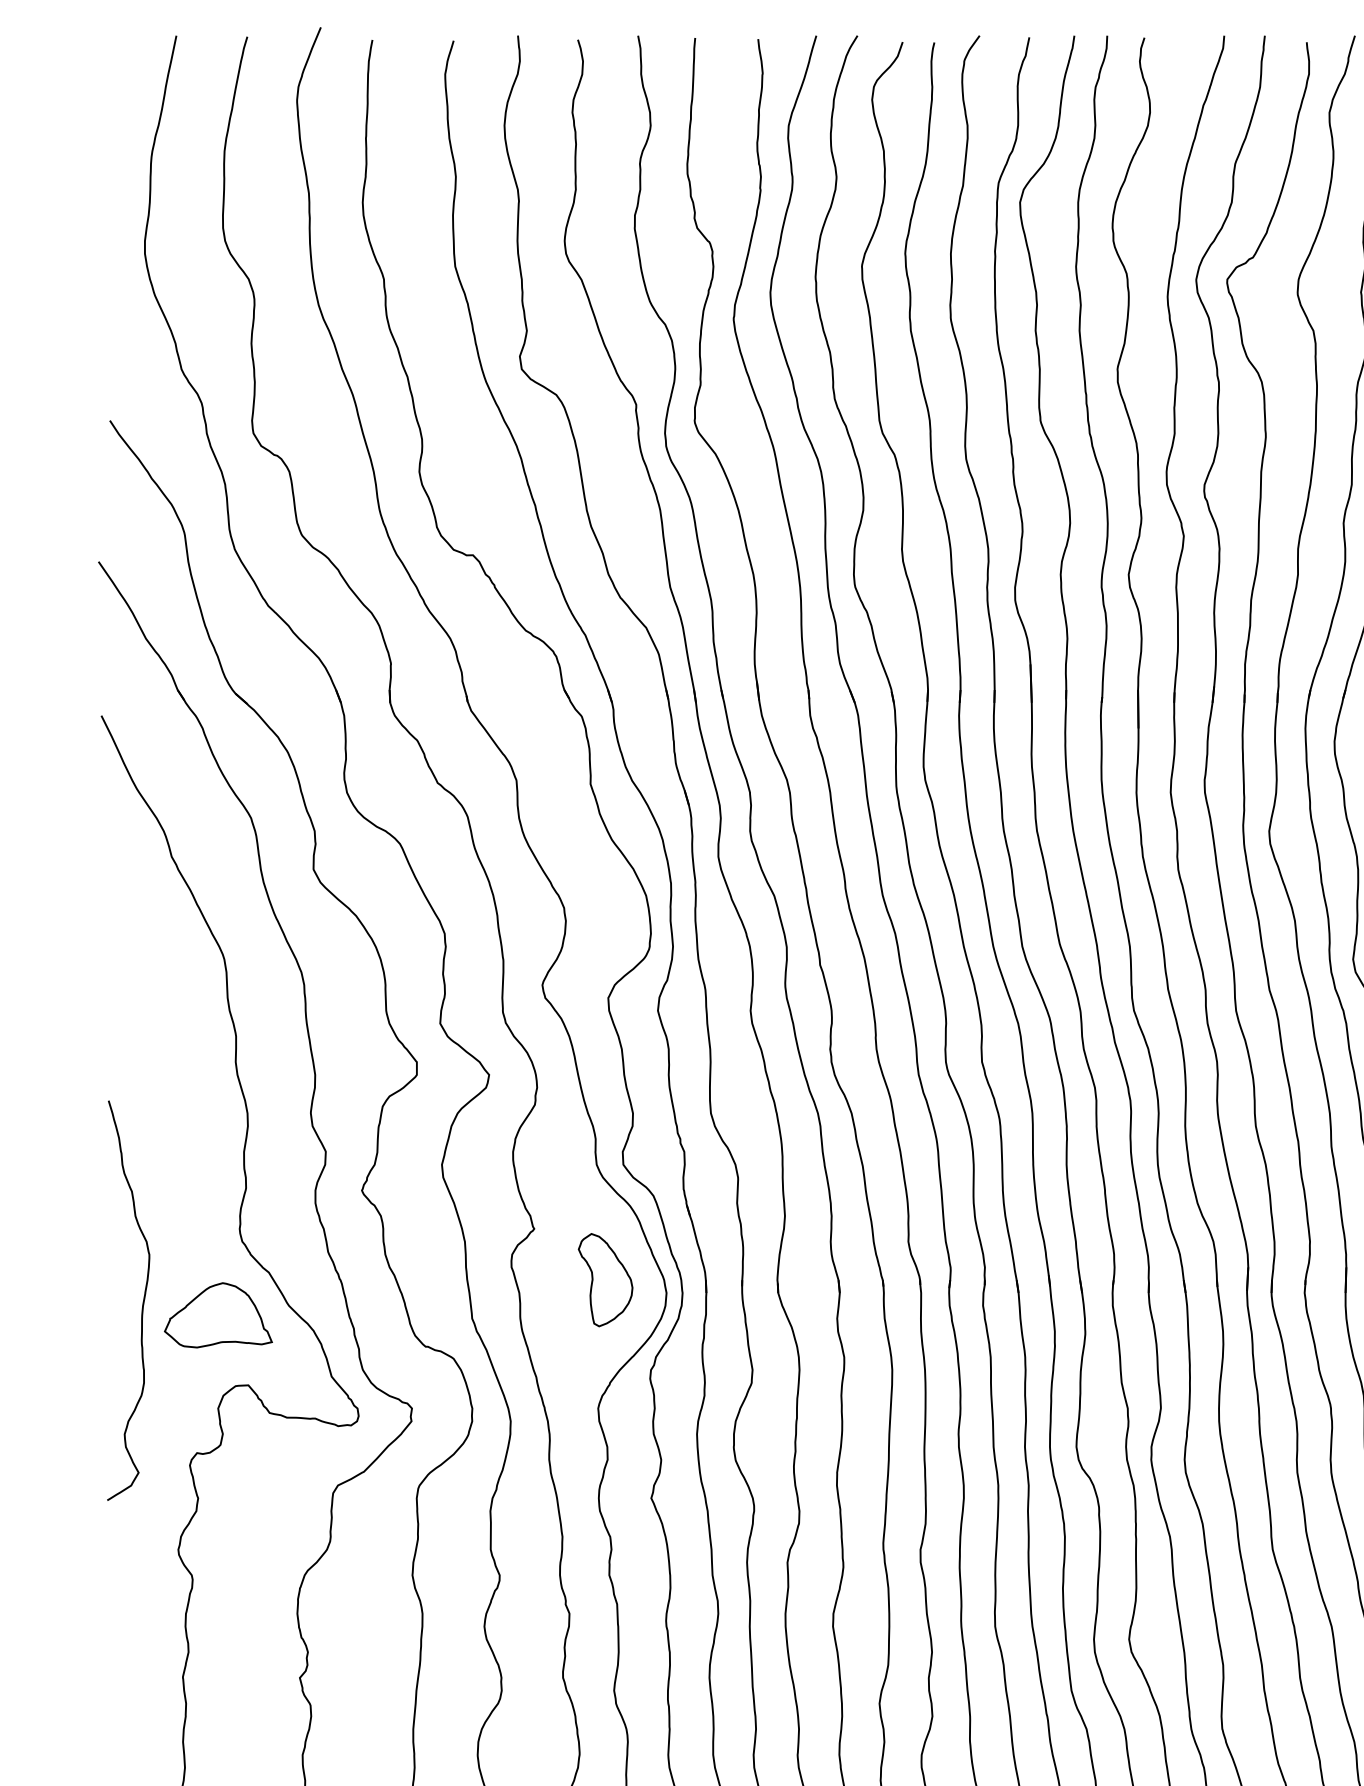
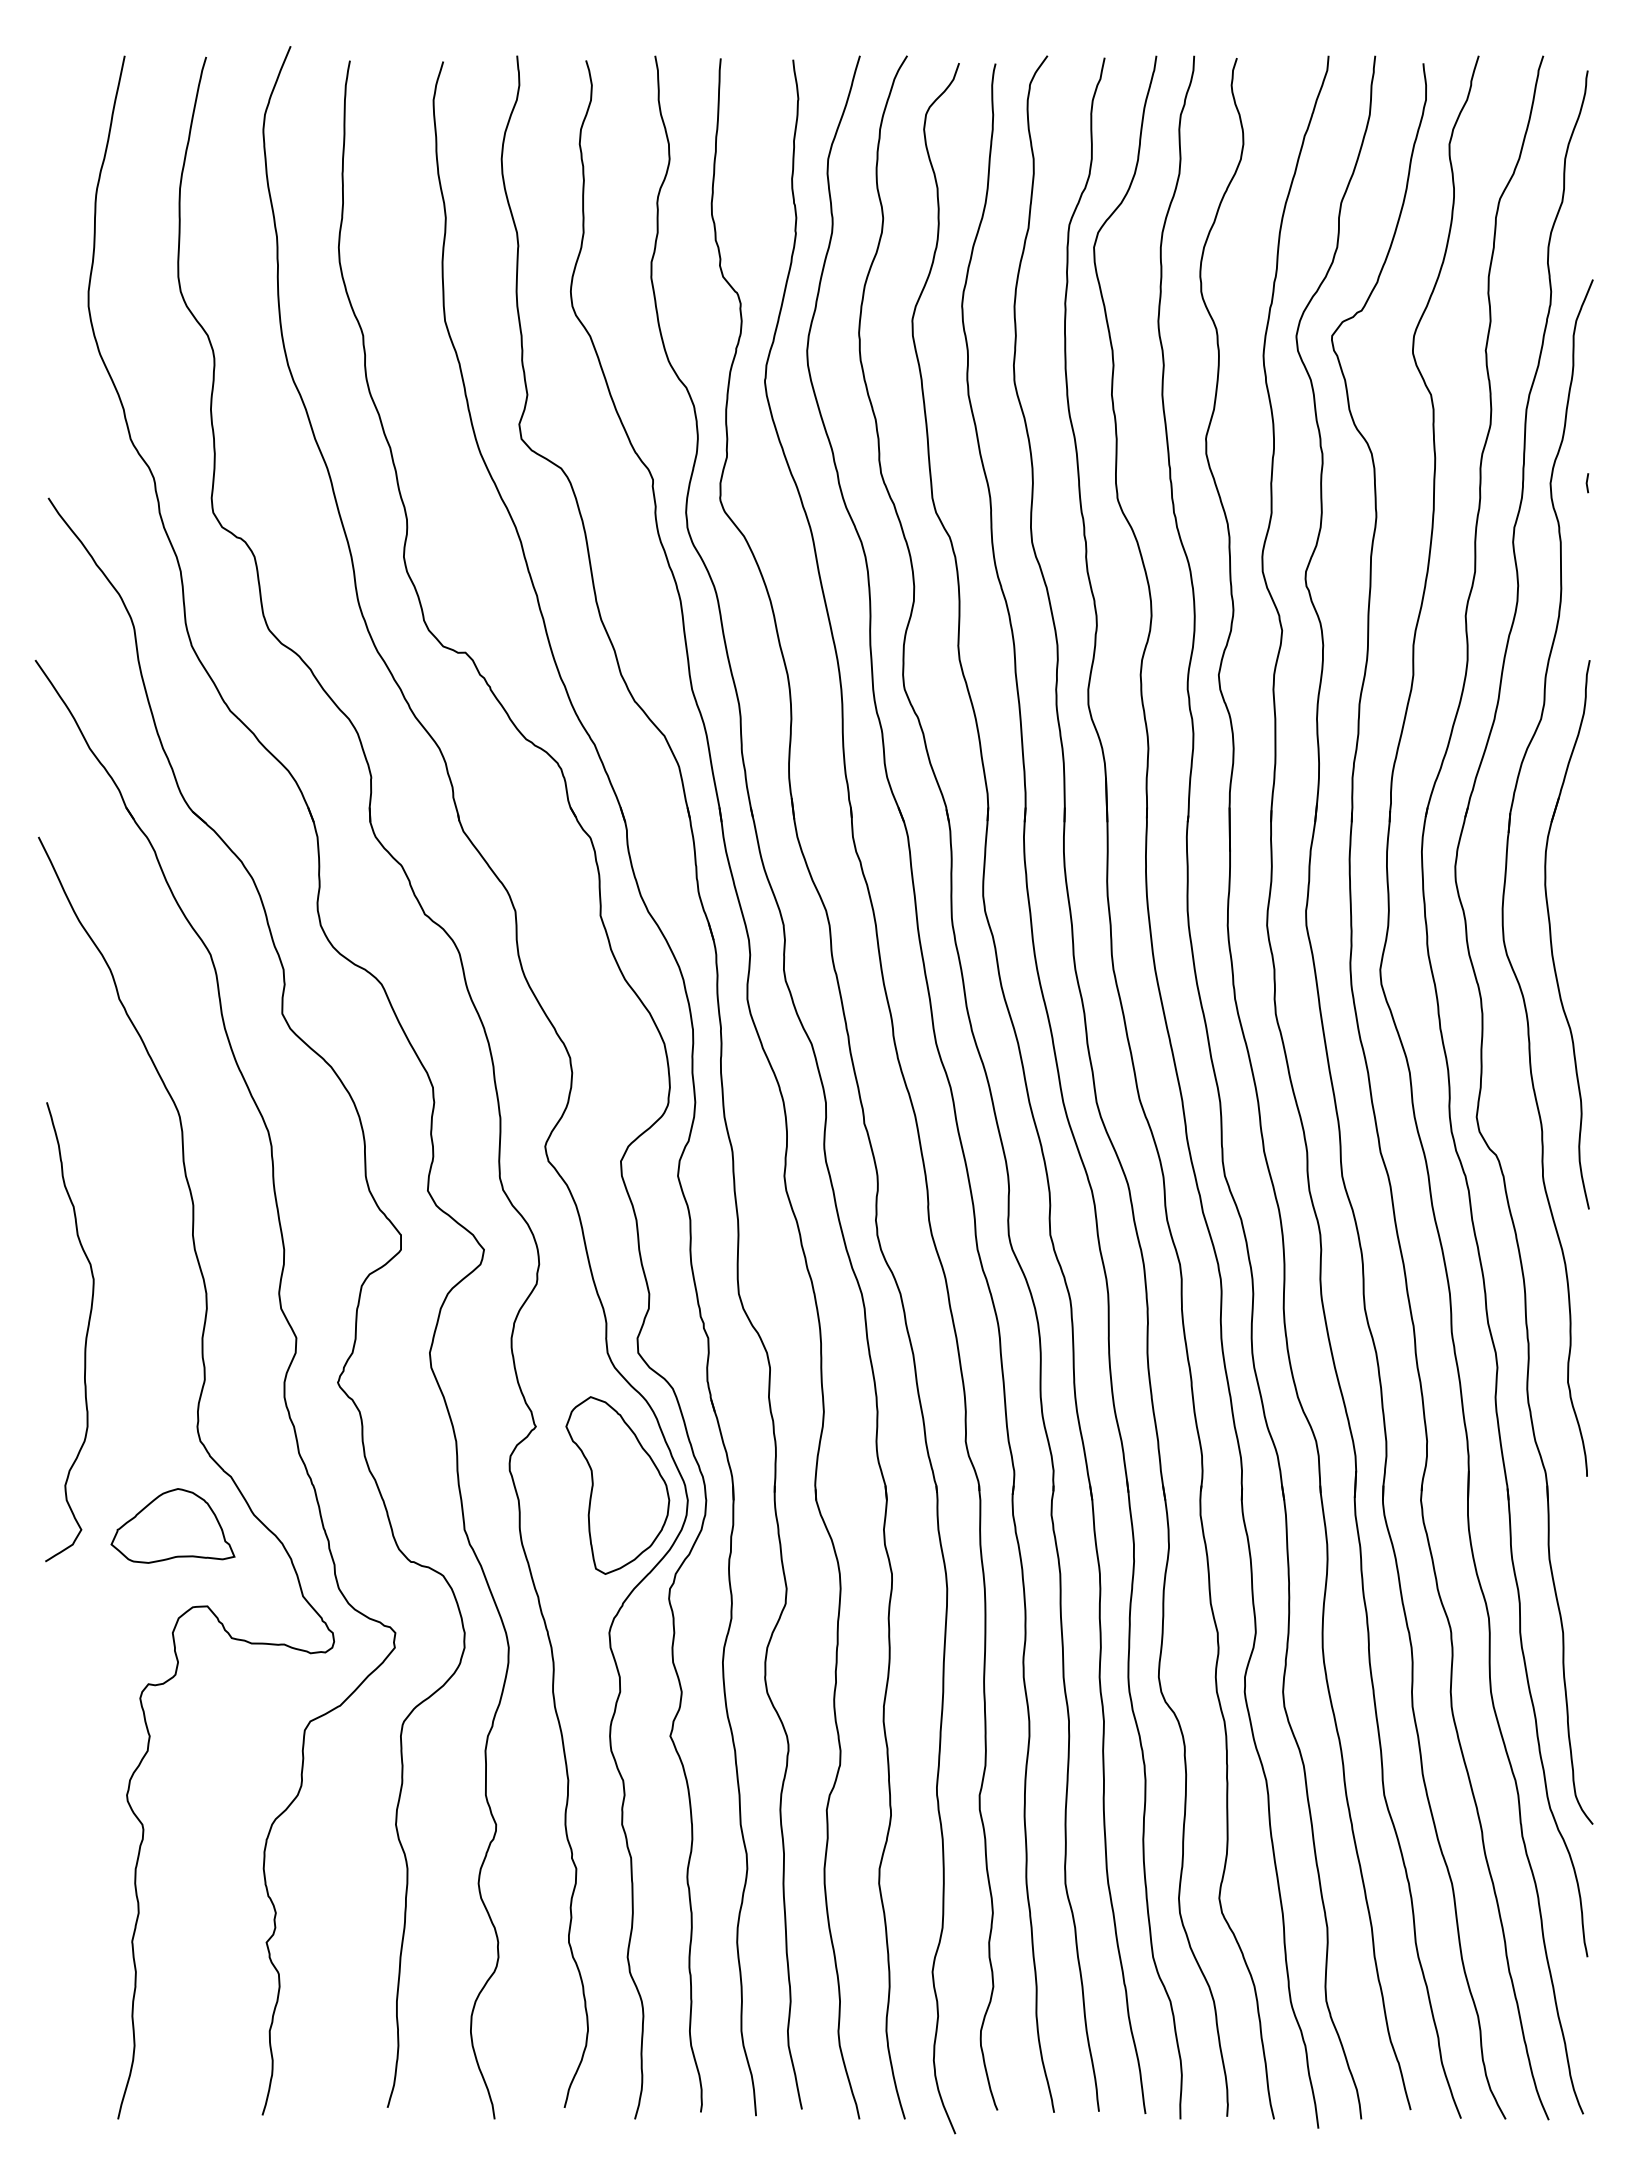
part: (605, 1280) -> (617, 1485), size x1.67
curve: (142, 1304) -> (85, 1336), moved

